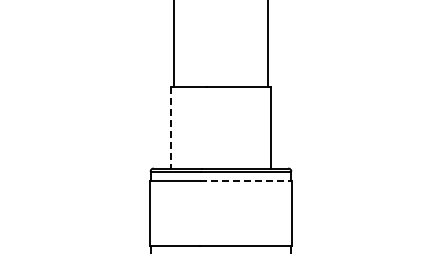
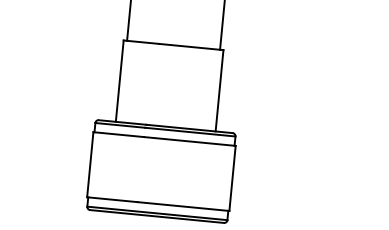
line: (170, 127) -> (119, 80), dashed -> solid
line: (246, 180) -> (189, 141), dashed -> solid

